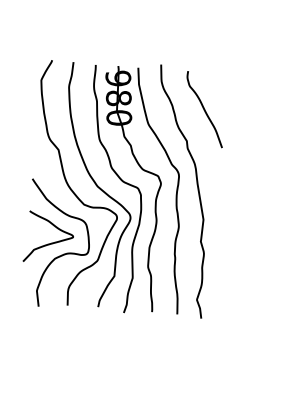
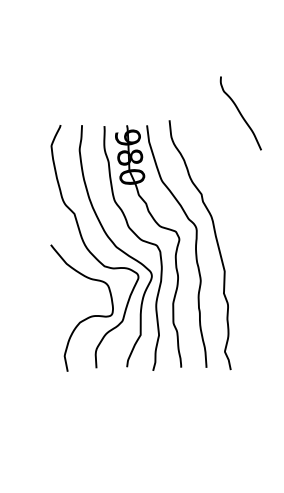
curve: (204, 109) -> (240, 113), moved
curve: (51, 242) -> (75, 306), removed

